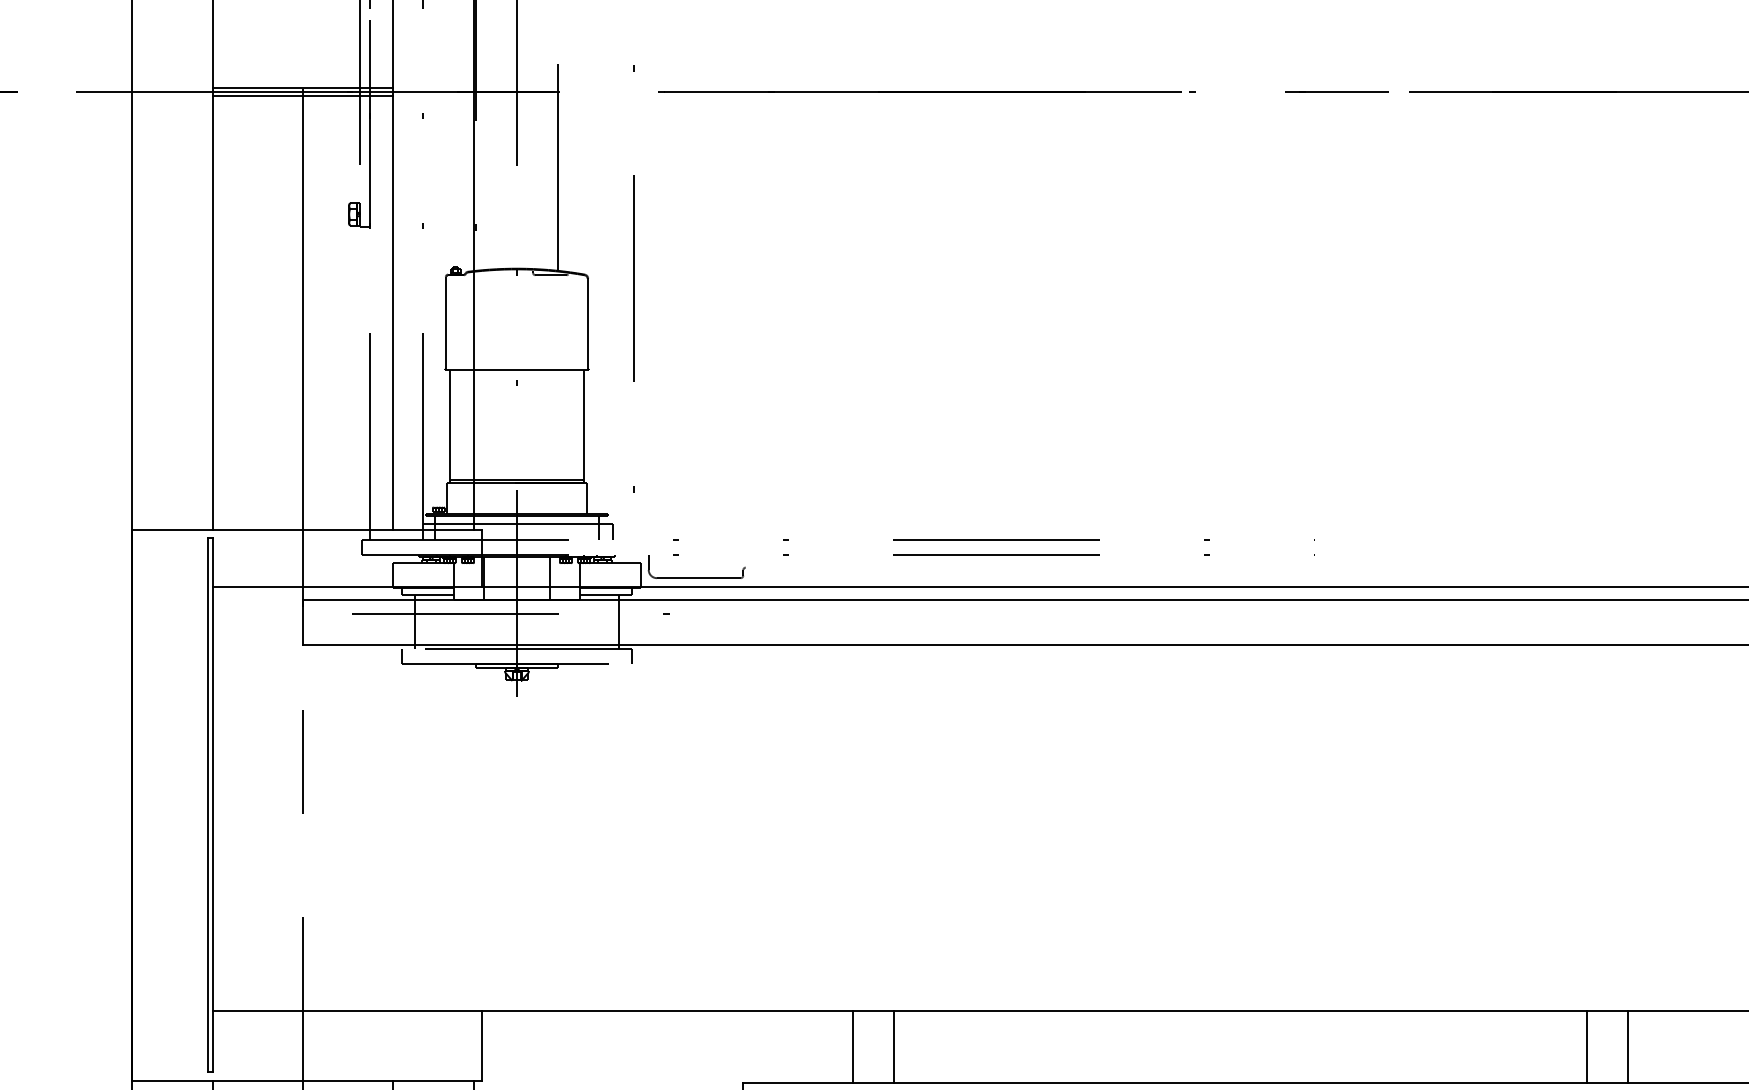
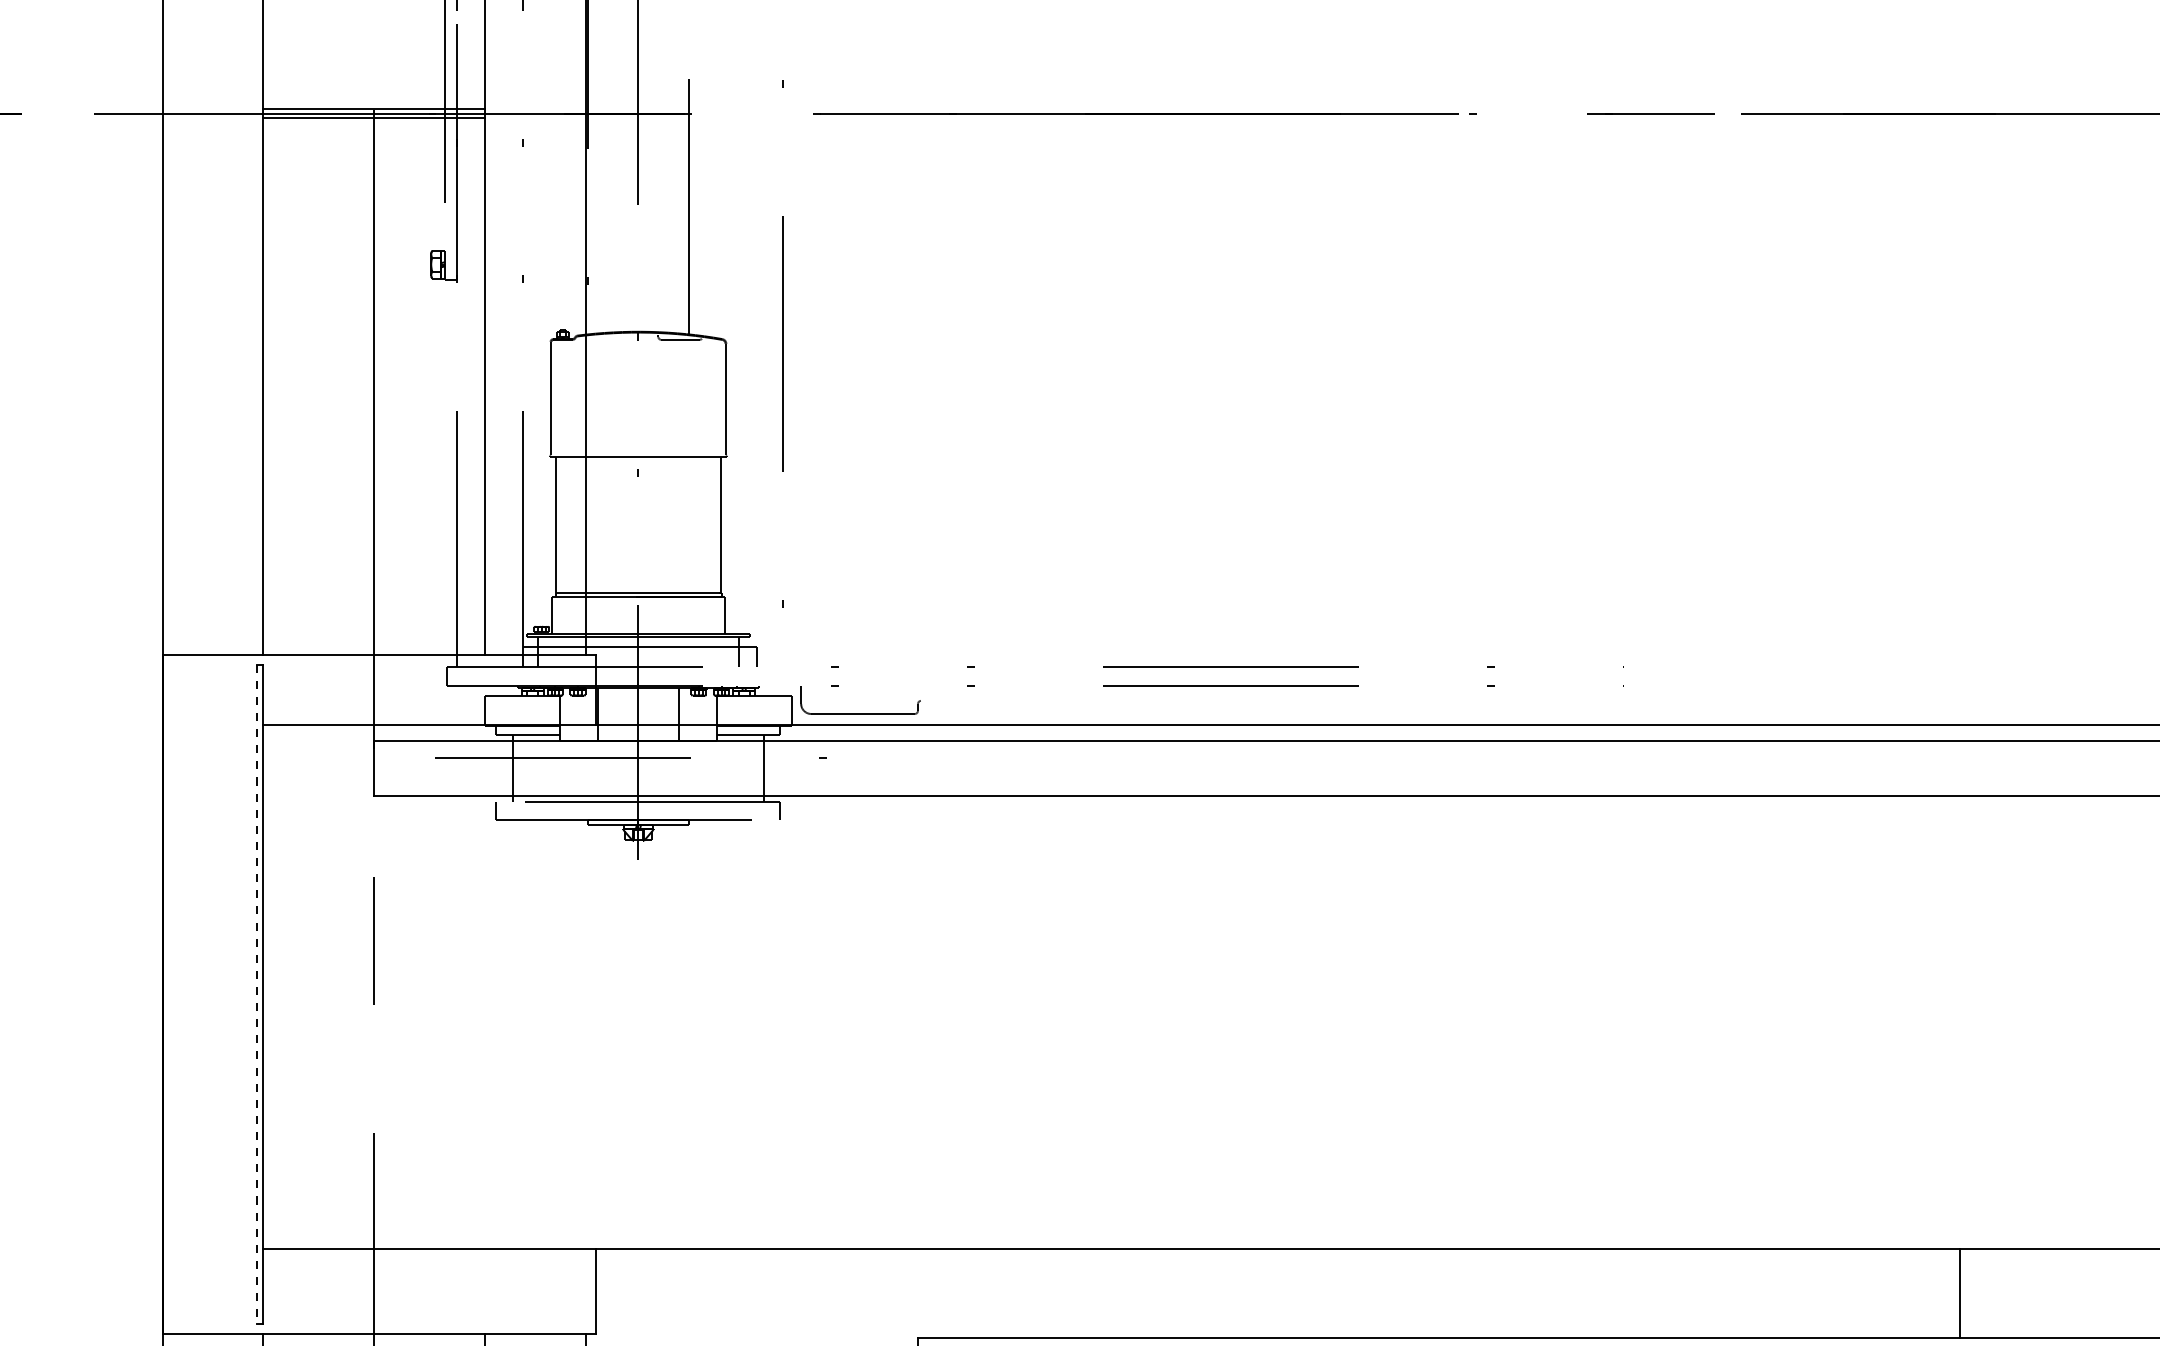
line: (208, 805) -> (257, 994), solid -> dashed
line: (853, 1046) -> (1053, 1292), removed
line: (894, 1046) -> (1104, 1292), removed
line: (1627, 1046) -> (2010, 1292), removed

